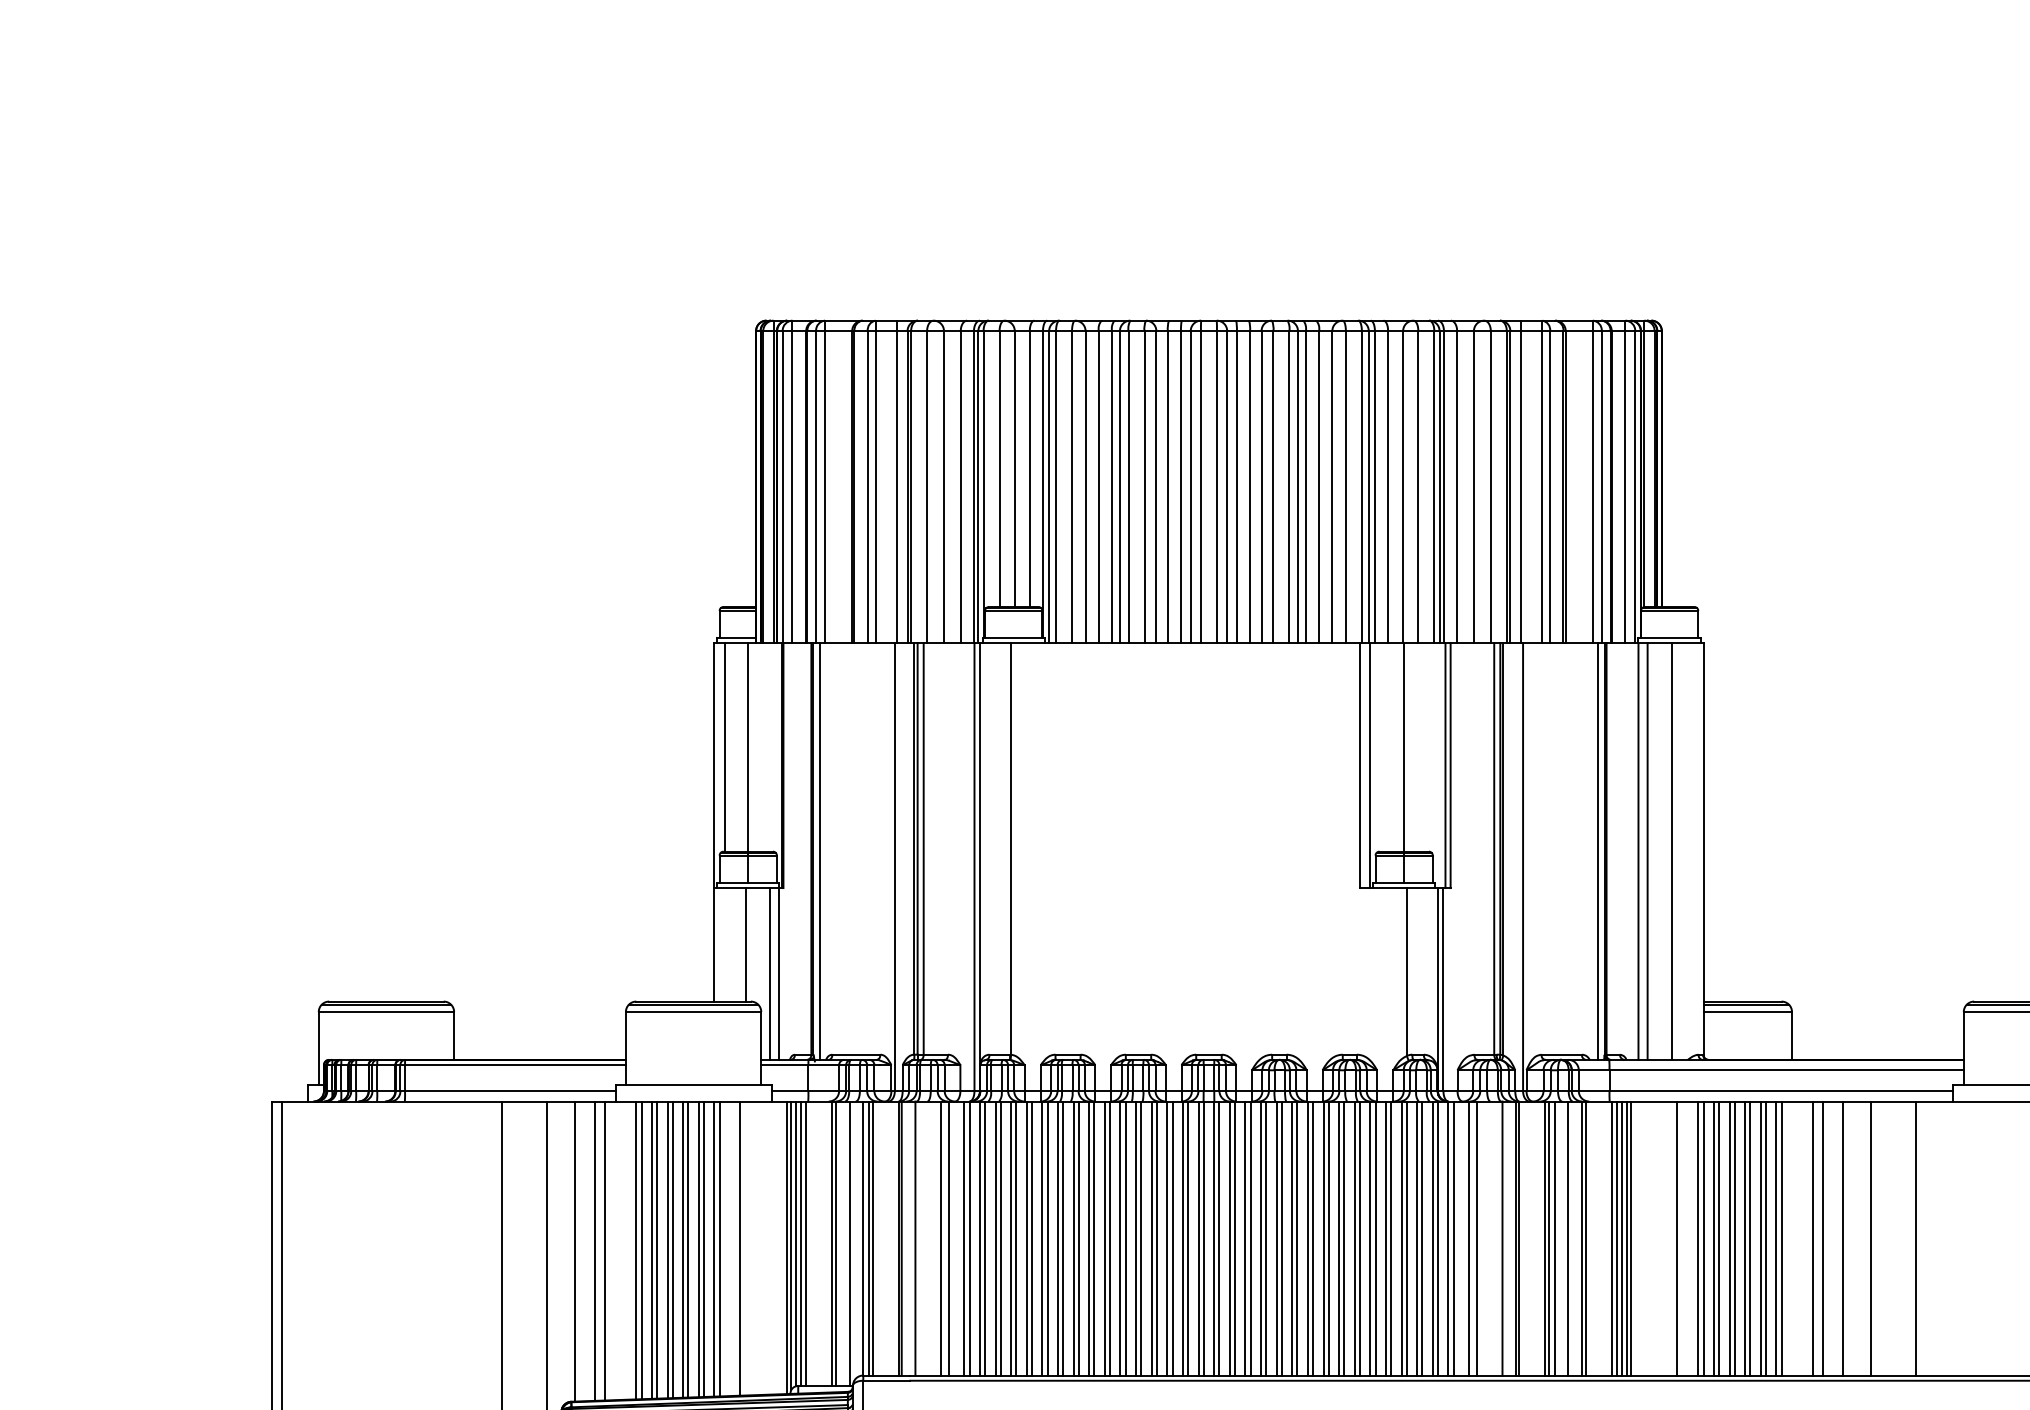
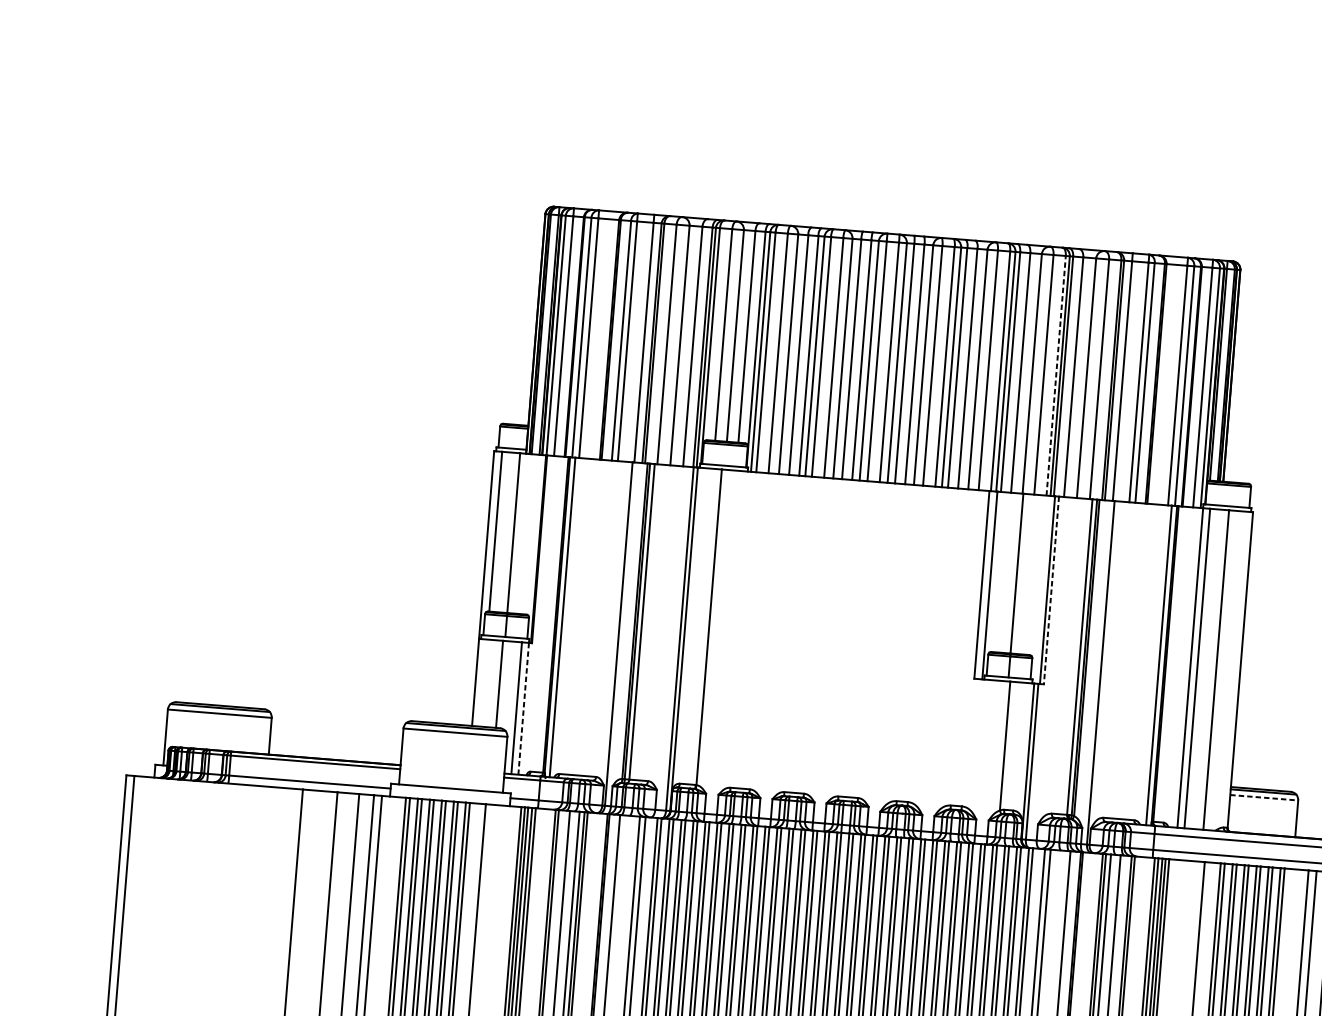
line: (1434, 486) -> (1056, 375), solid -> dashed
line: (1450, 766) -> (1051, 591), solid -> dashed
line: (779, 973) -> (523, 708), solid -> dashed
line: (1748, 1011) -> (1264, 797), solid -> dashed

